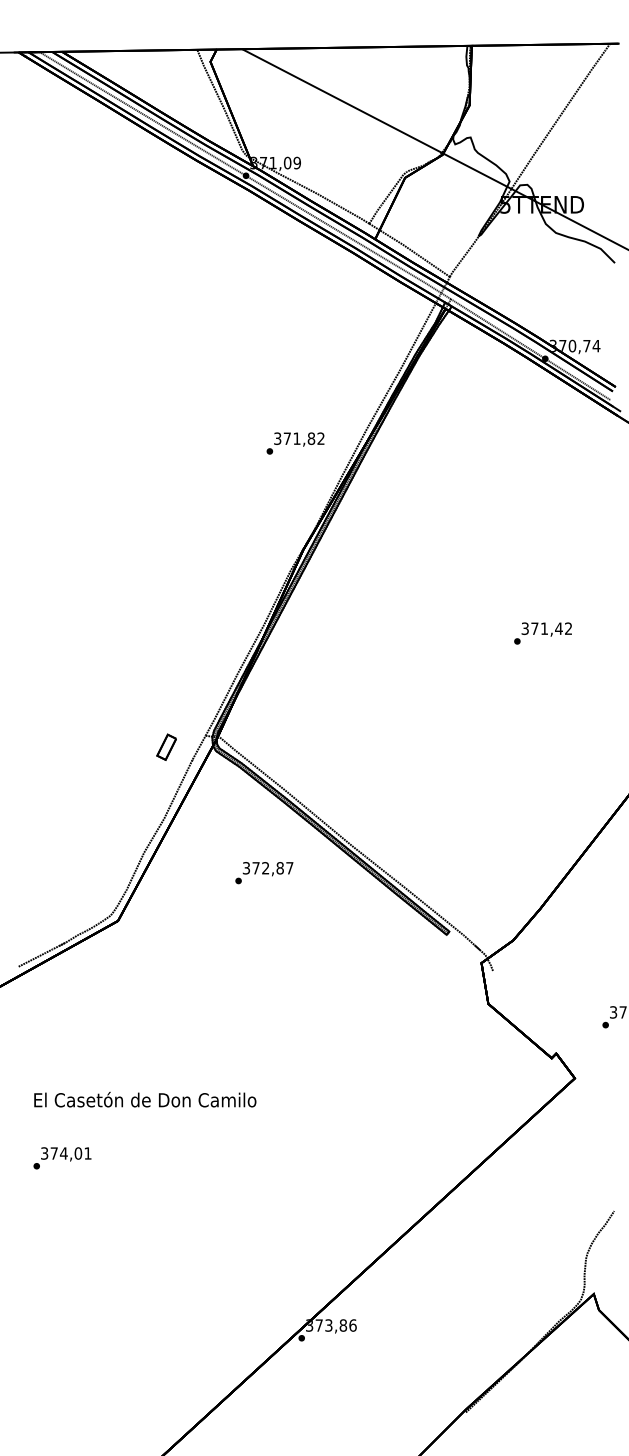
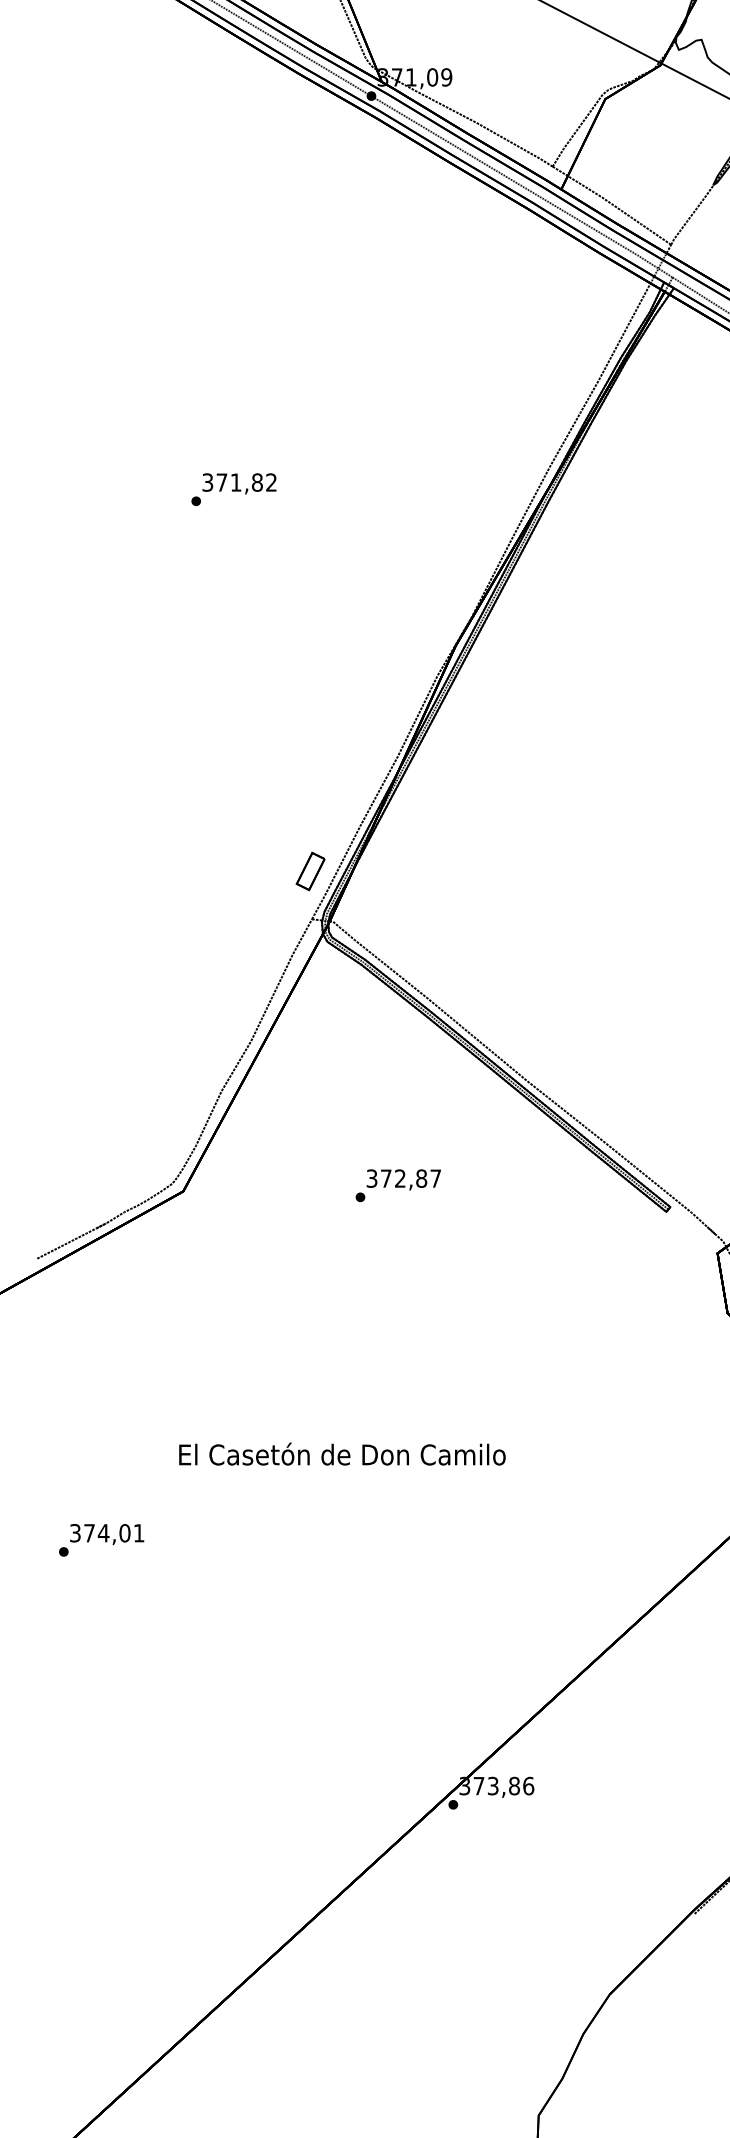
text: (295, 443) -> (233, 489), moved
part: (166, 746) -> (310, 870), moved
text: (264, 873) -> (398, 1186), moved
text: (145, 1099) -> (342, 1453), moved

